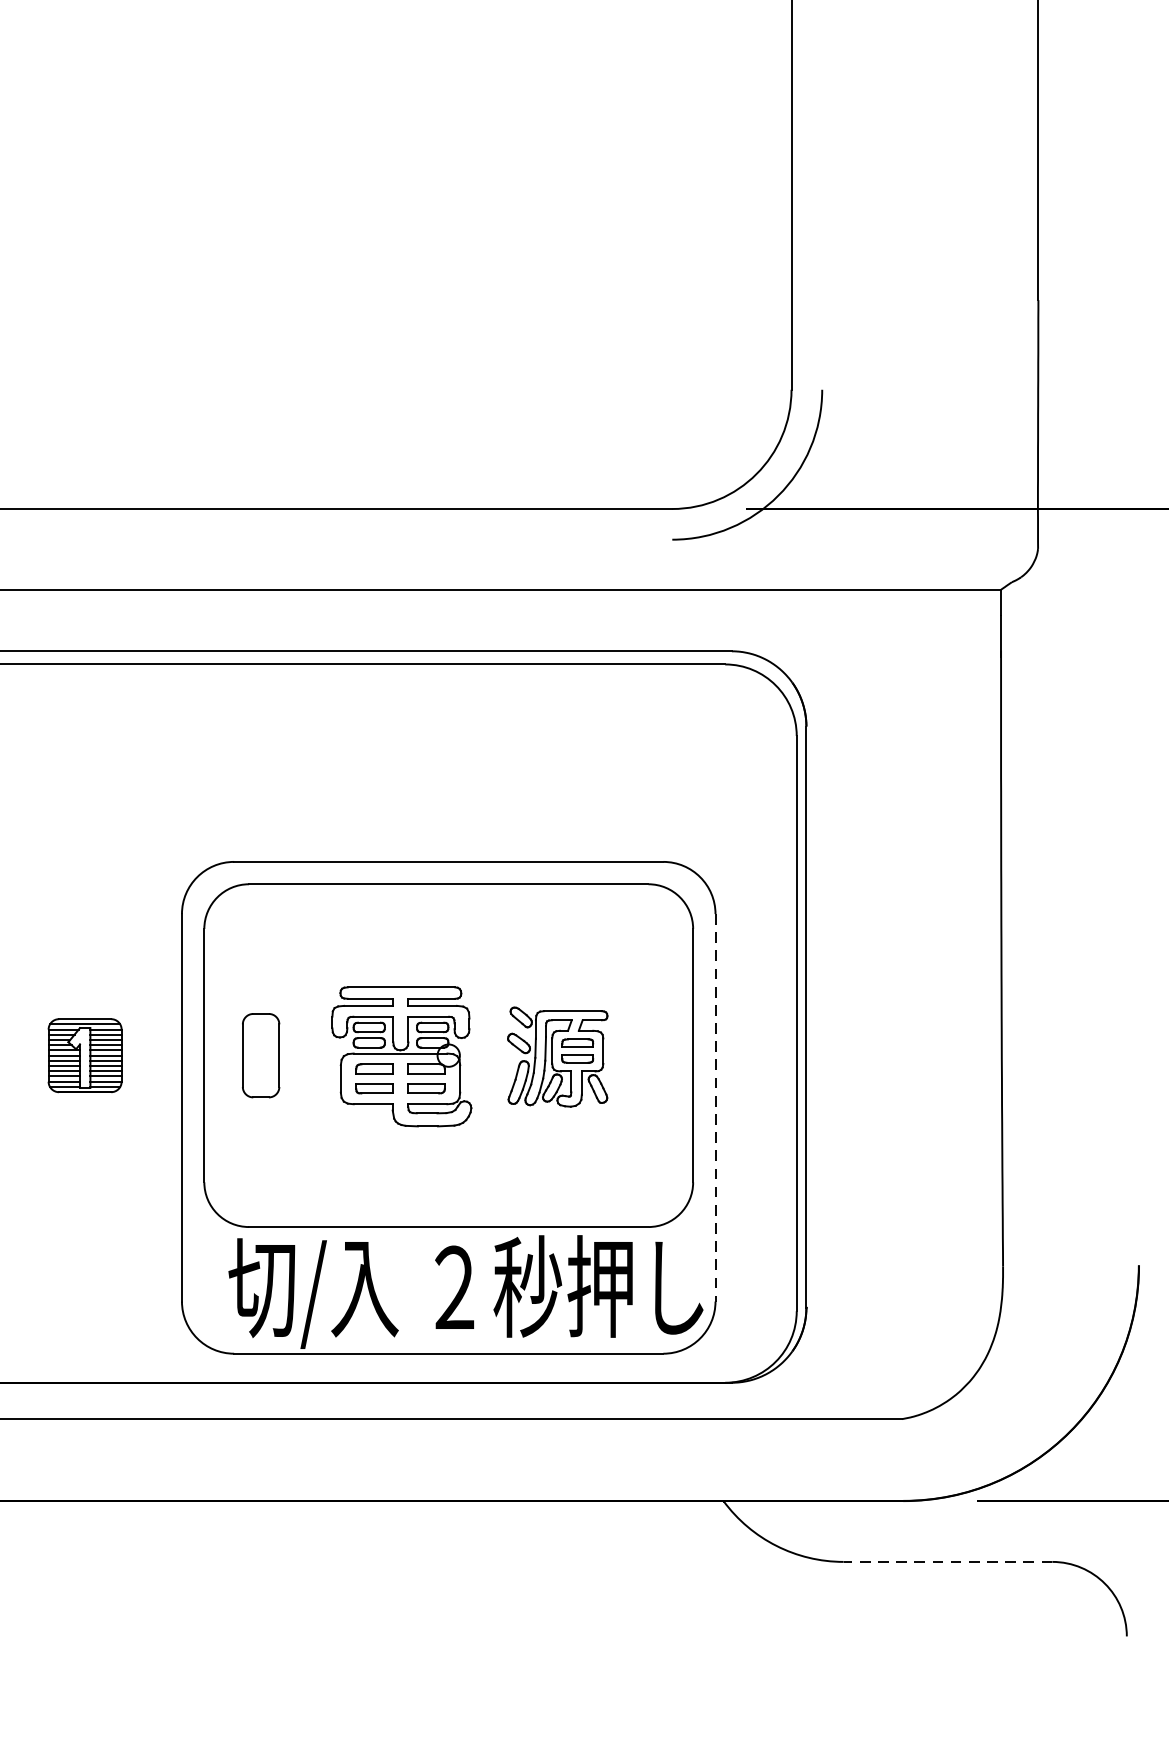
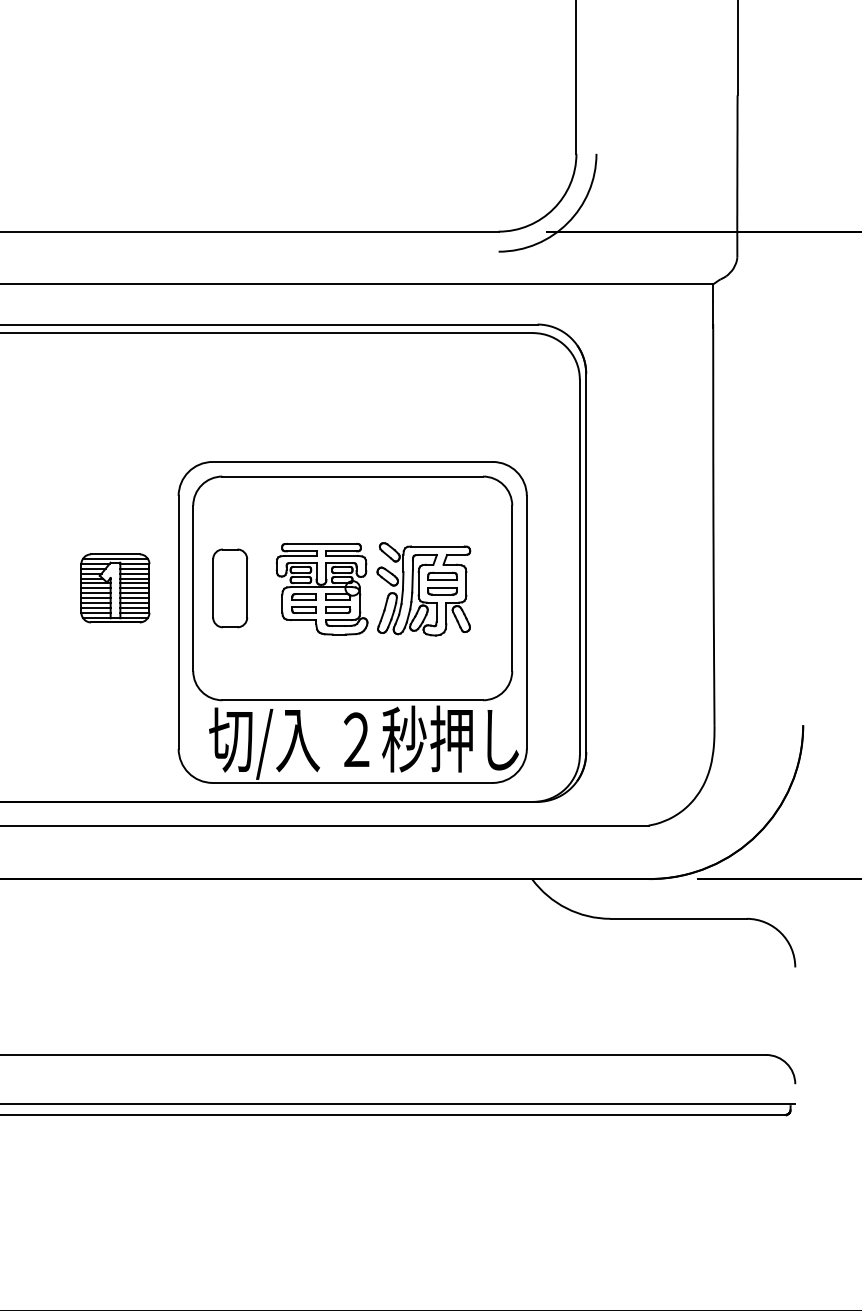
part: (85, 1055) -> (115, 588), size x1.43
part: (261, 1055) -> (230, 588), size x1.43
part: (557, 1057) -> (423, 589), size x1.43
line: (714, 1107) -> (526, 622), dashed -> solid
line: (947, 1561) -> (678, 918), dashed -> solid

